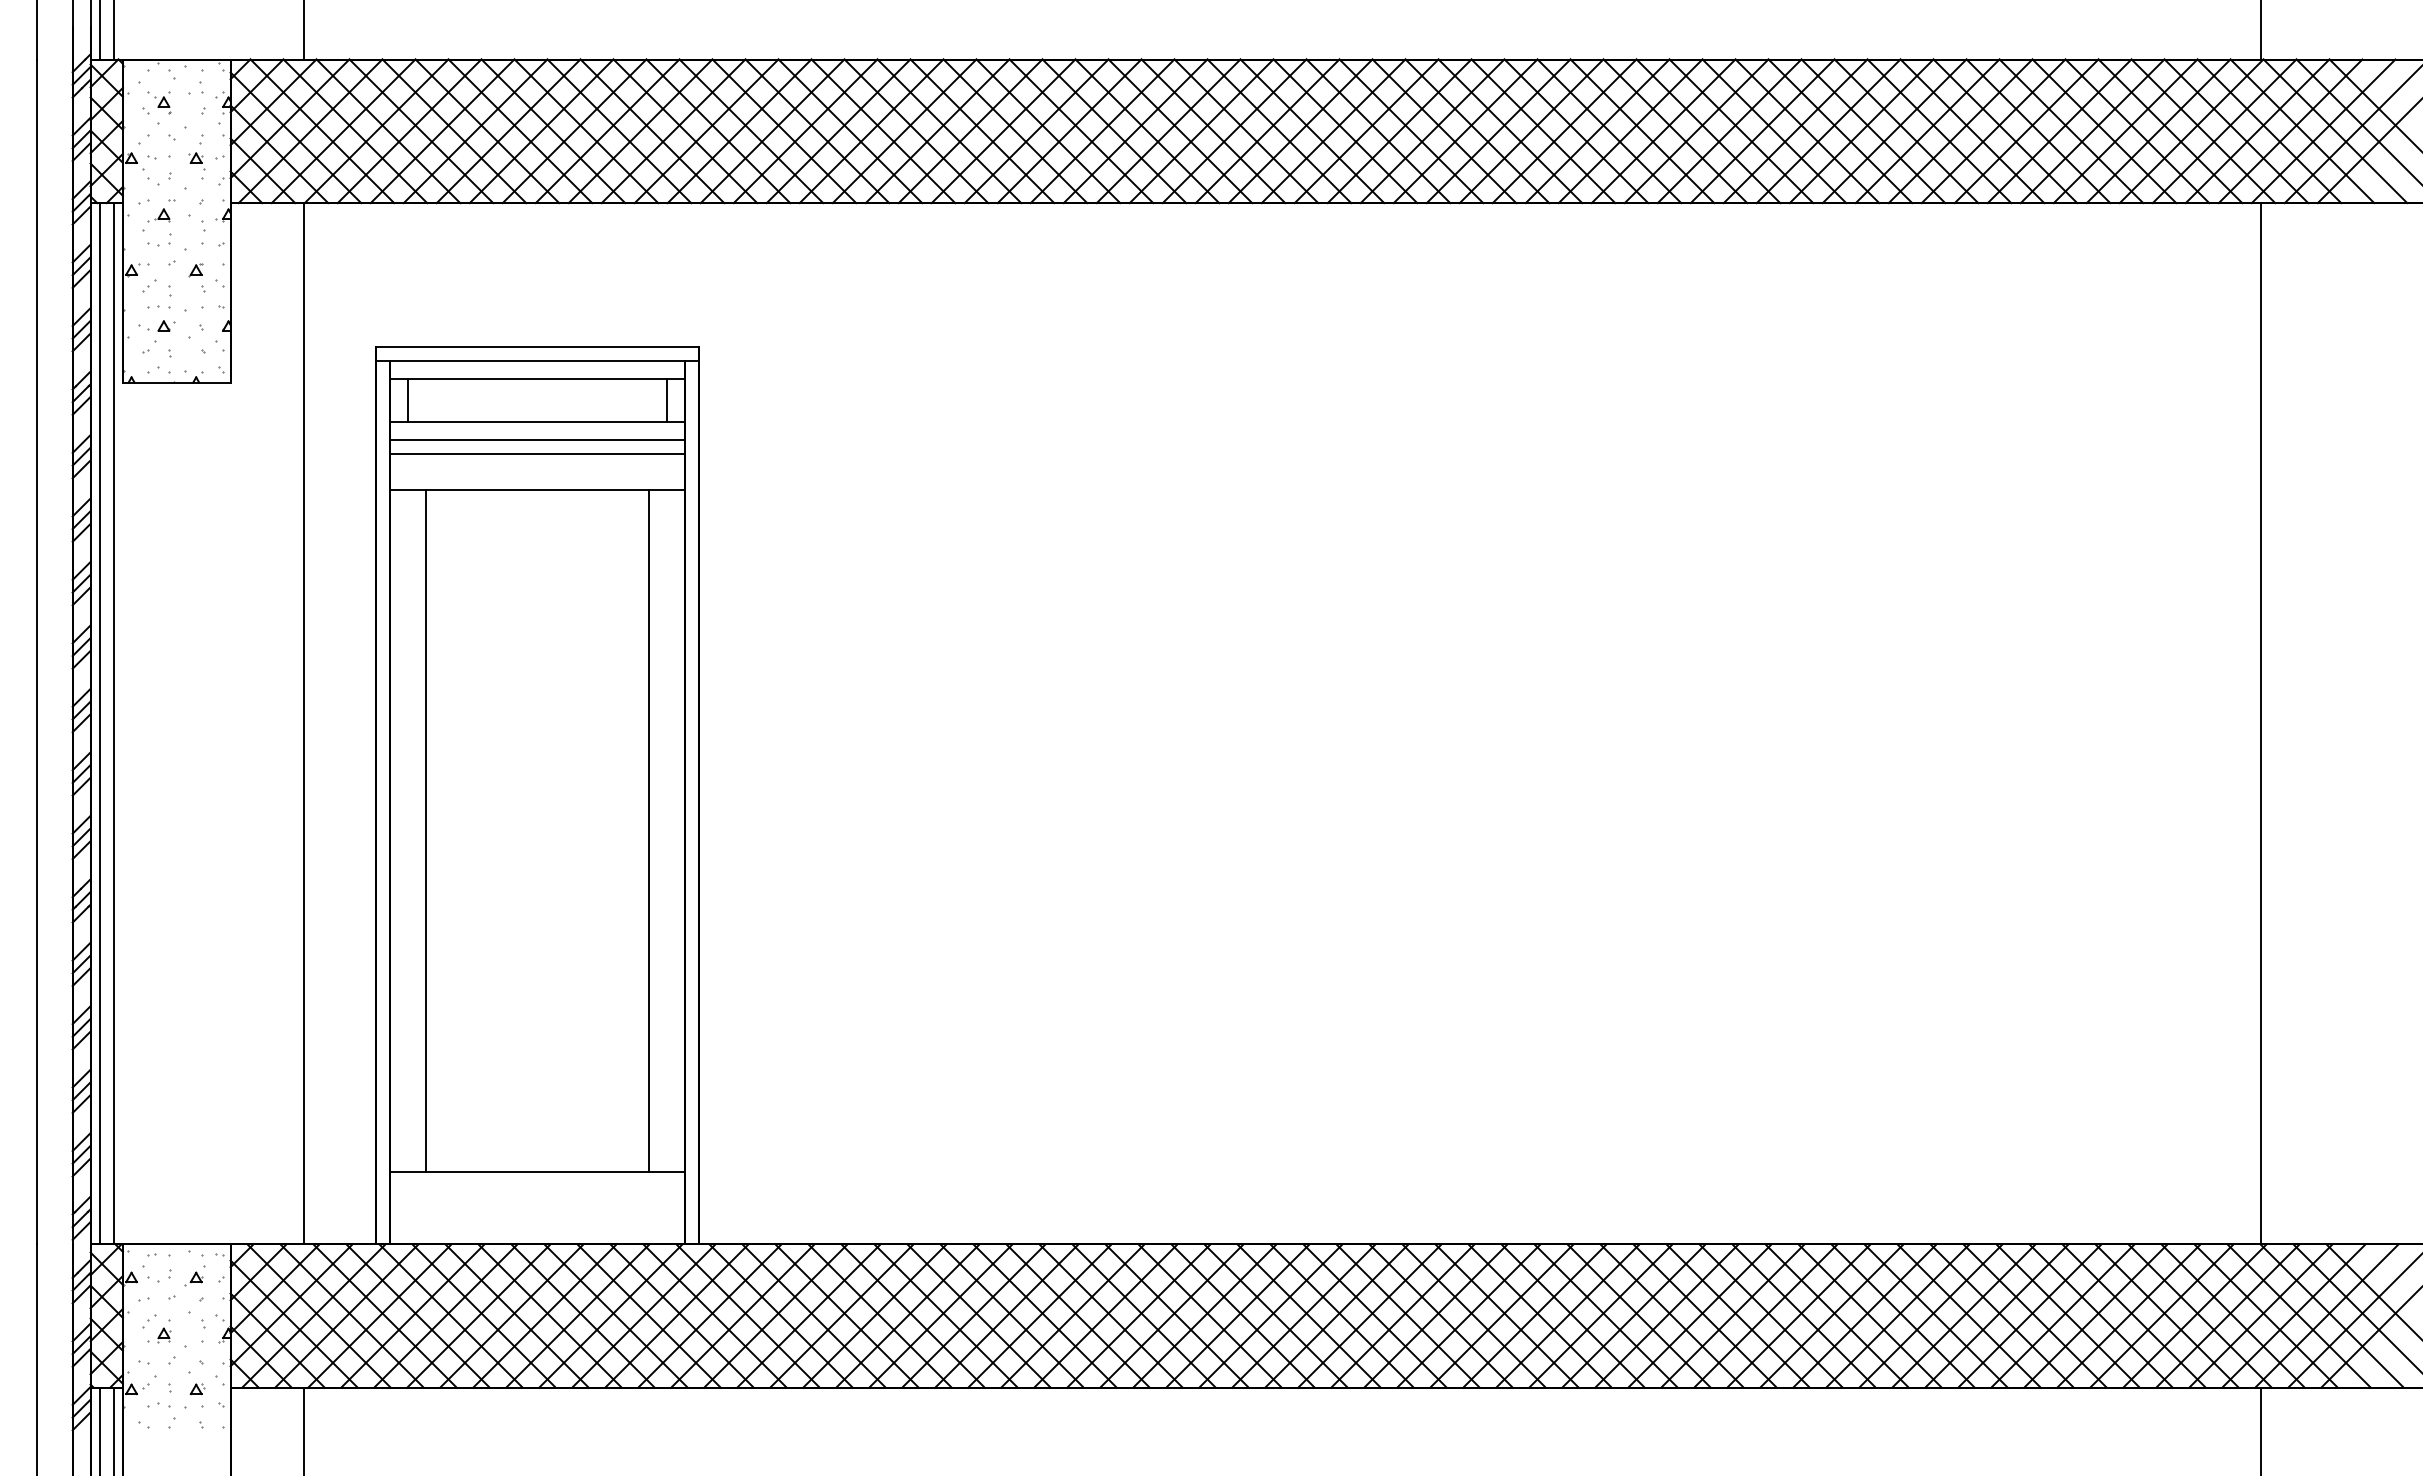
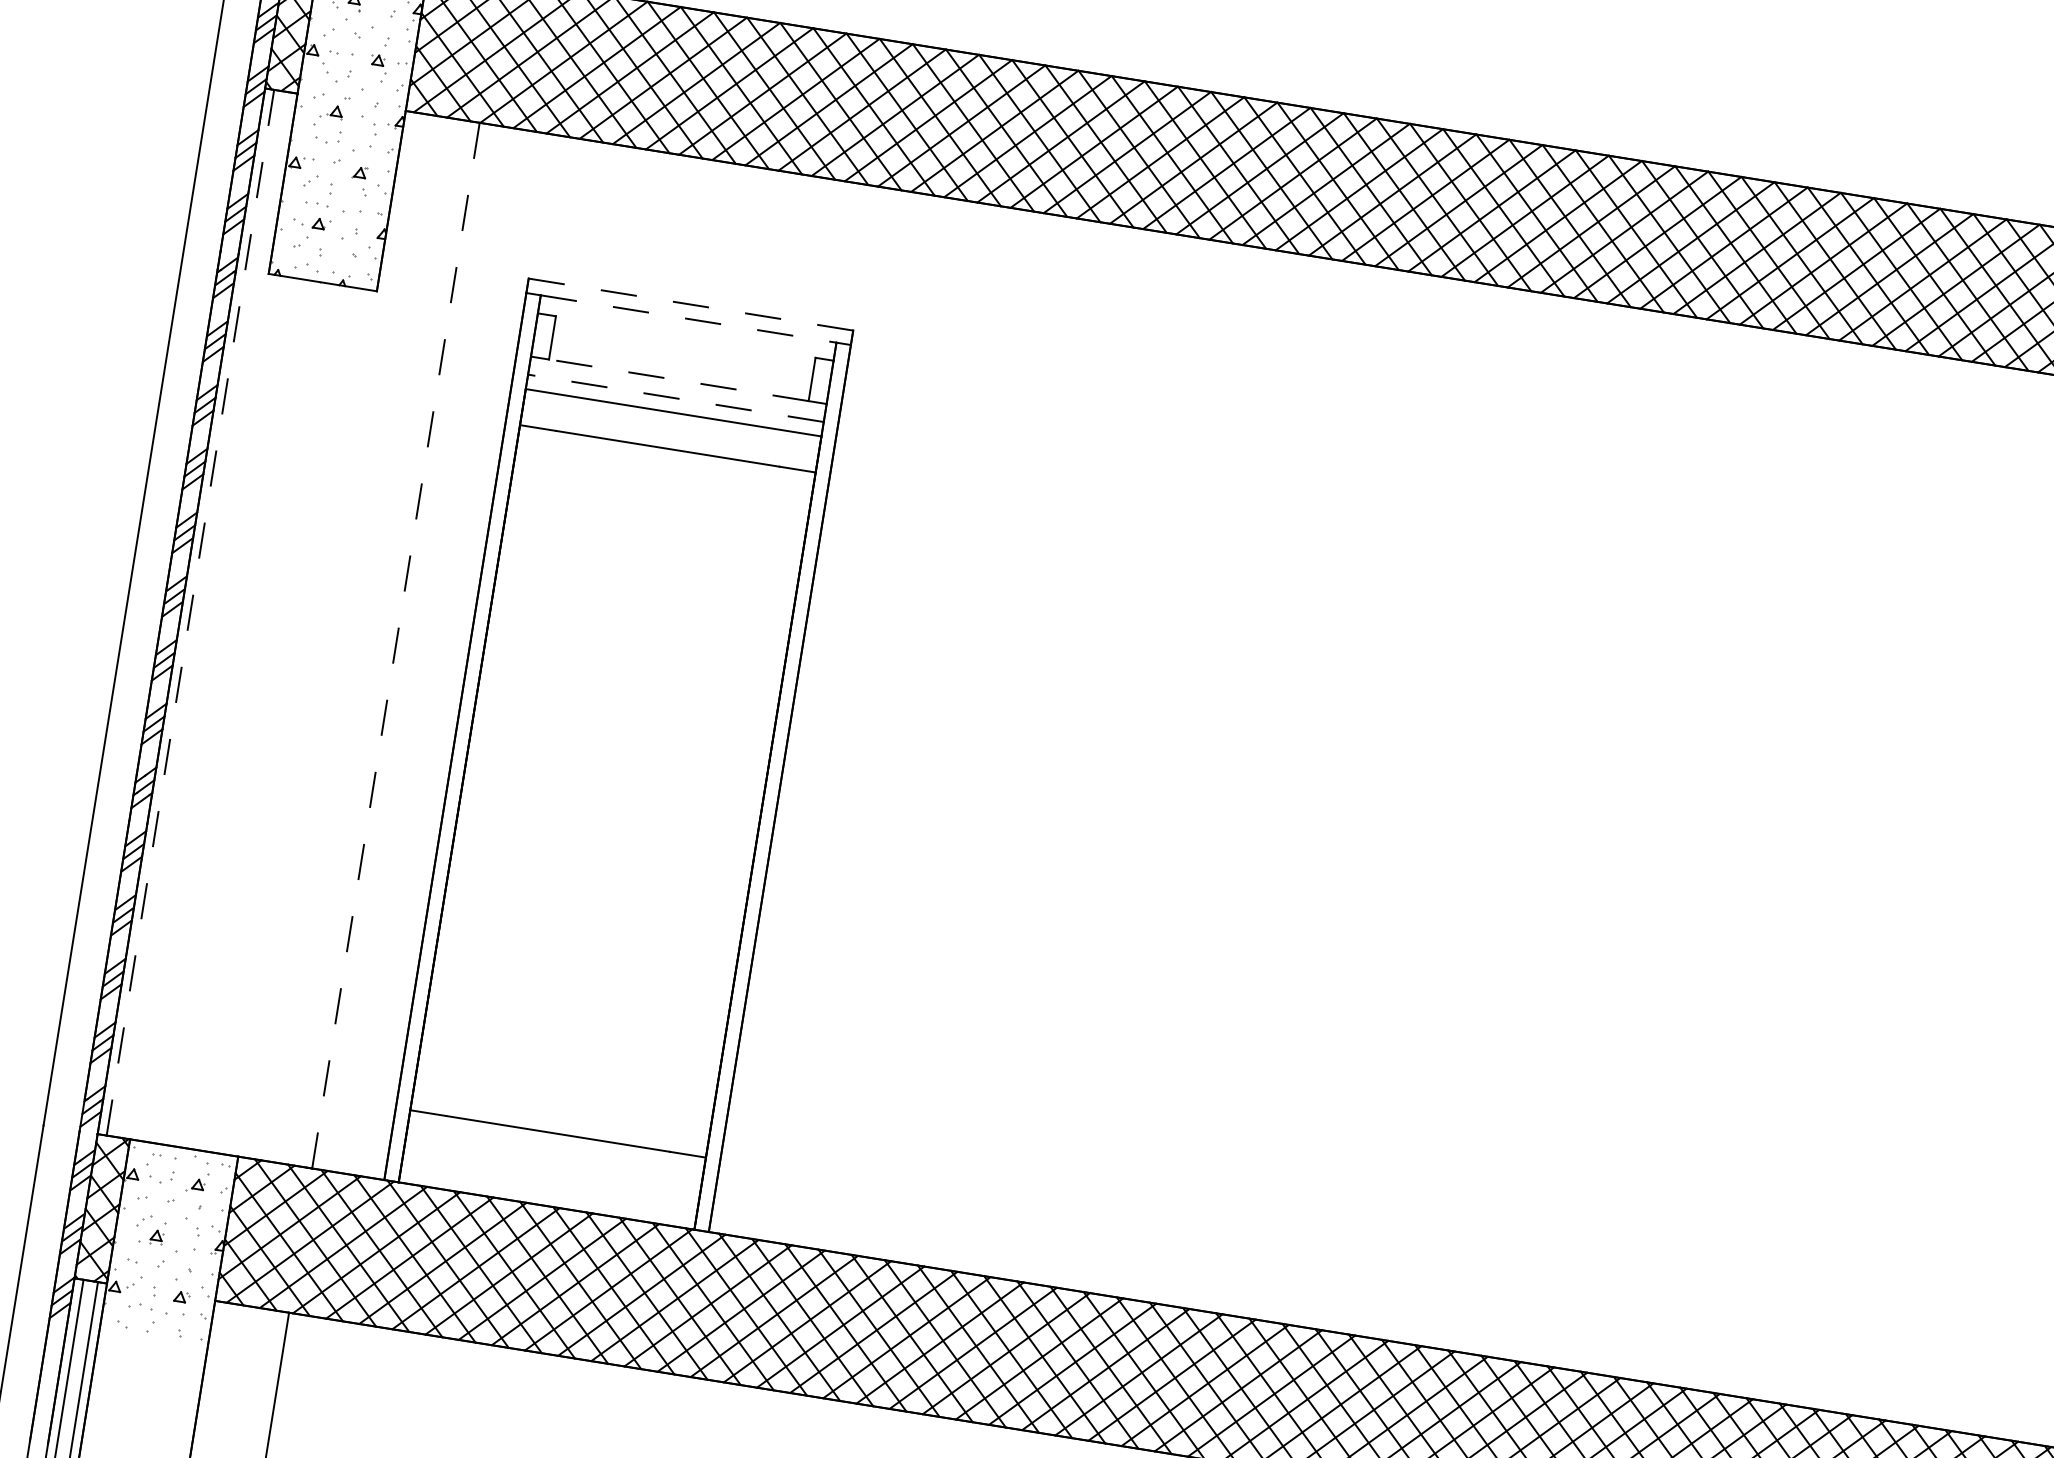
line: (537, 346) -> (690, 304), solid -> dashed
line: (538, 361) -> (689, 319), solid -> dashed
line: (537, 379) -> (685, 337), removed
line: (537, 422) -> (678, 380), solid -> dashed
line: (537, 440) -> (675, 398), solid -> dashed
line: (99, 723) -> (190, 612), solid -> dashed
line: (113, 723) -> (204, 614), removed
line: (304, 723) -> (396, 645), solid -> dashed
line: (426, 831) -> (501, 773), removed
line: (648, 831) -> (724, 809), removed

